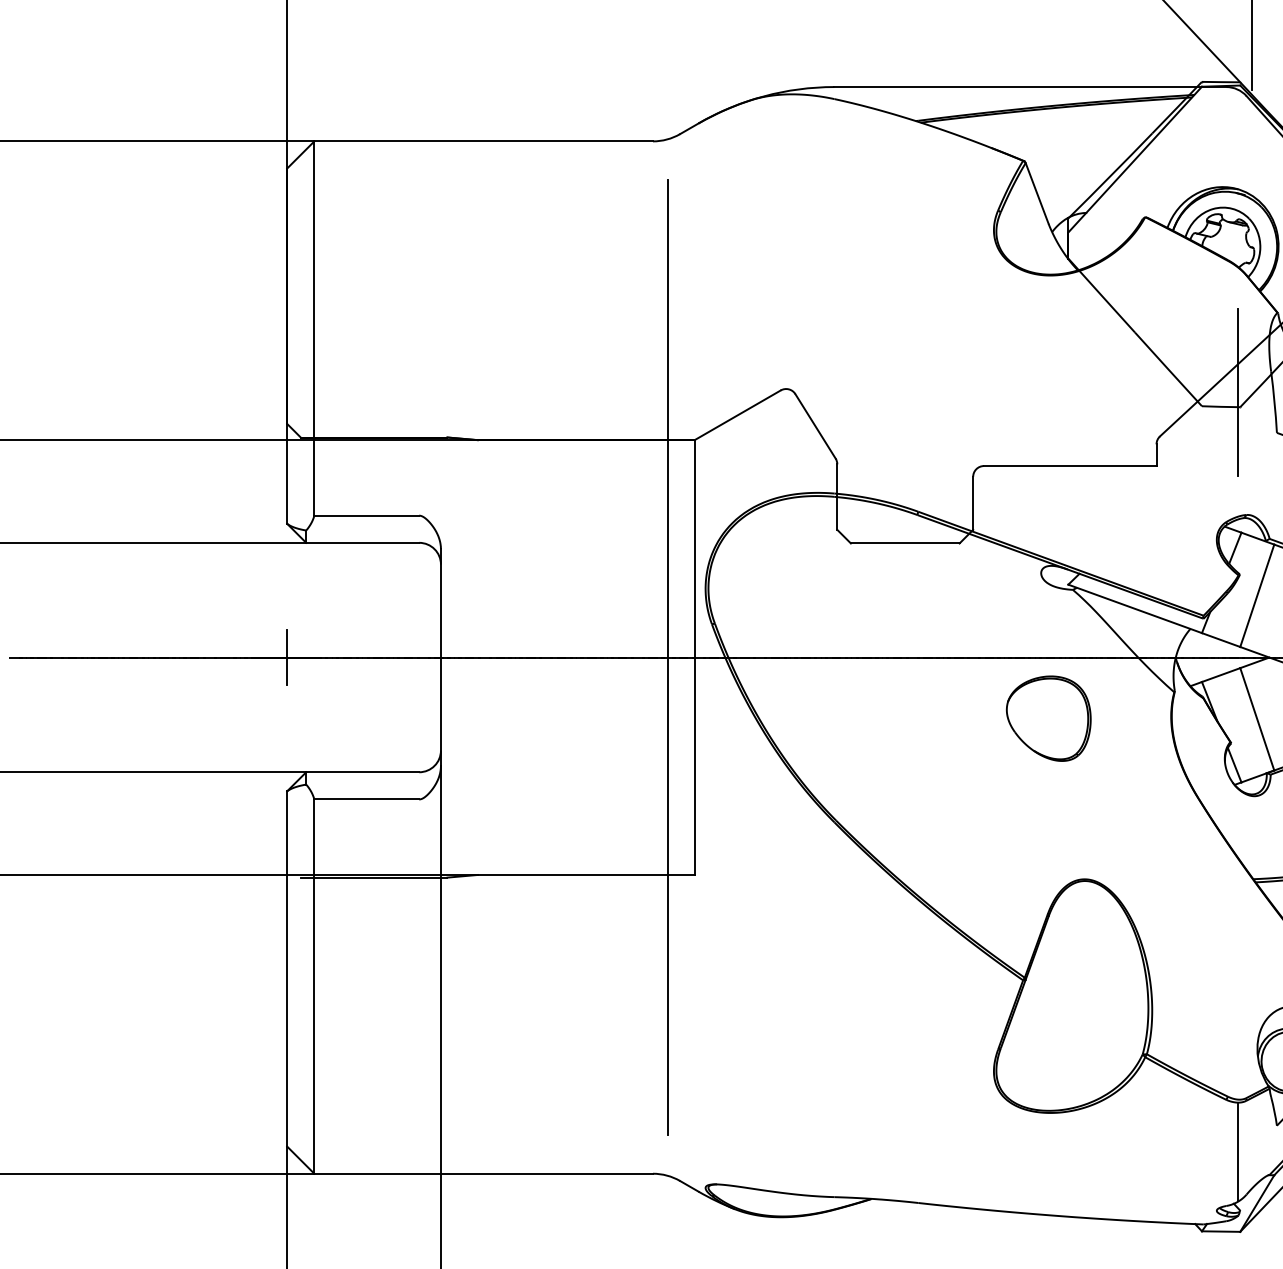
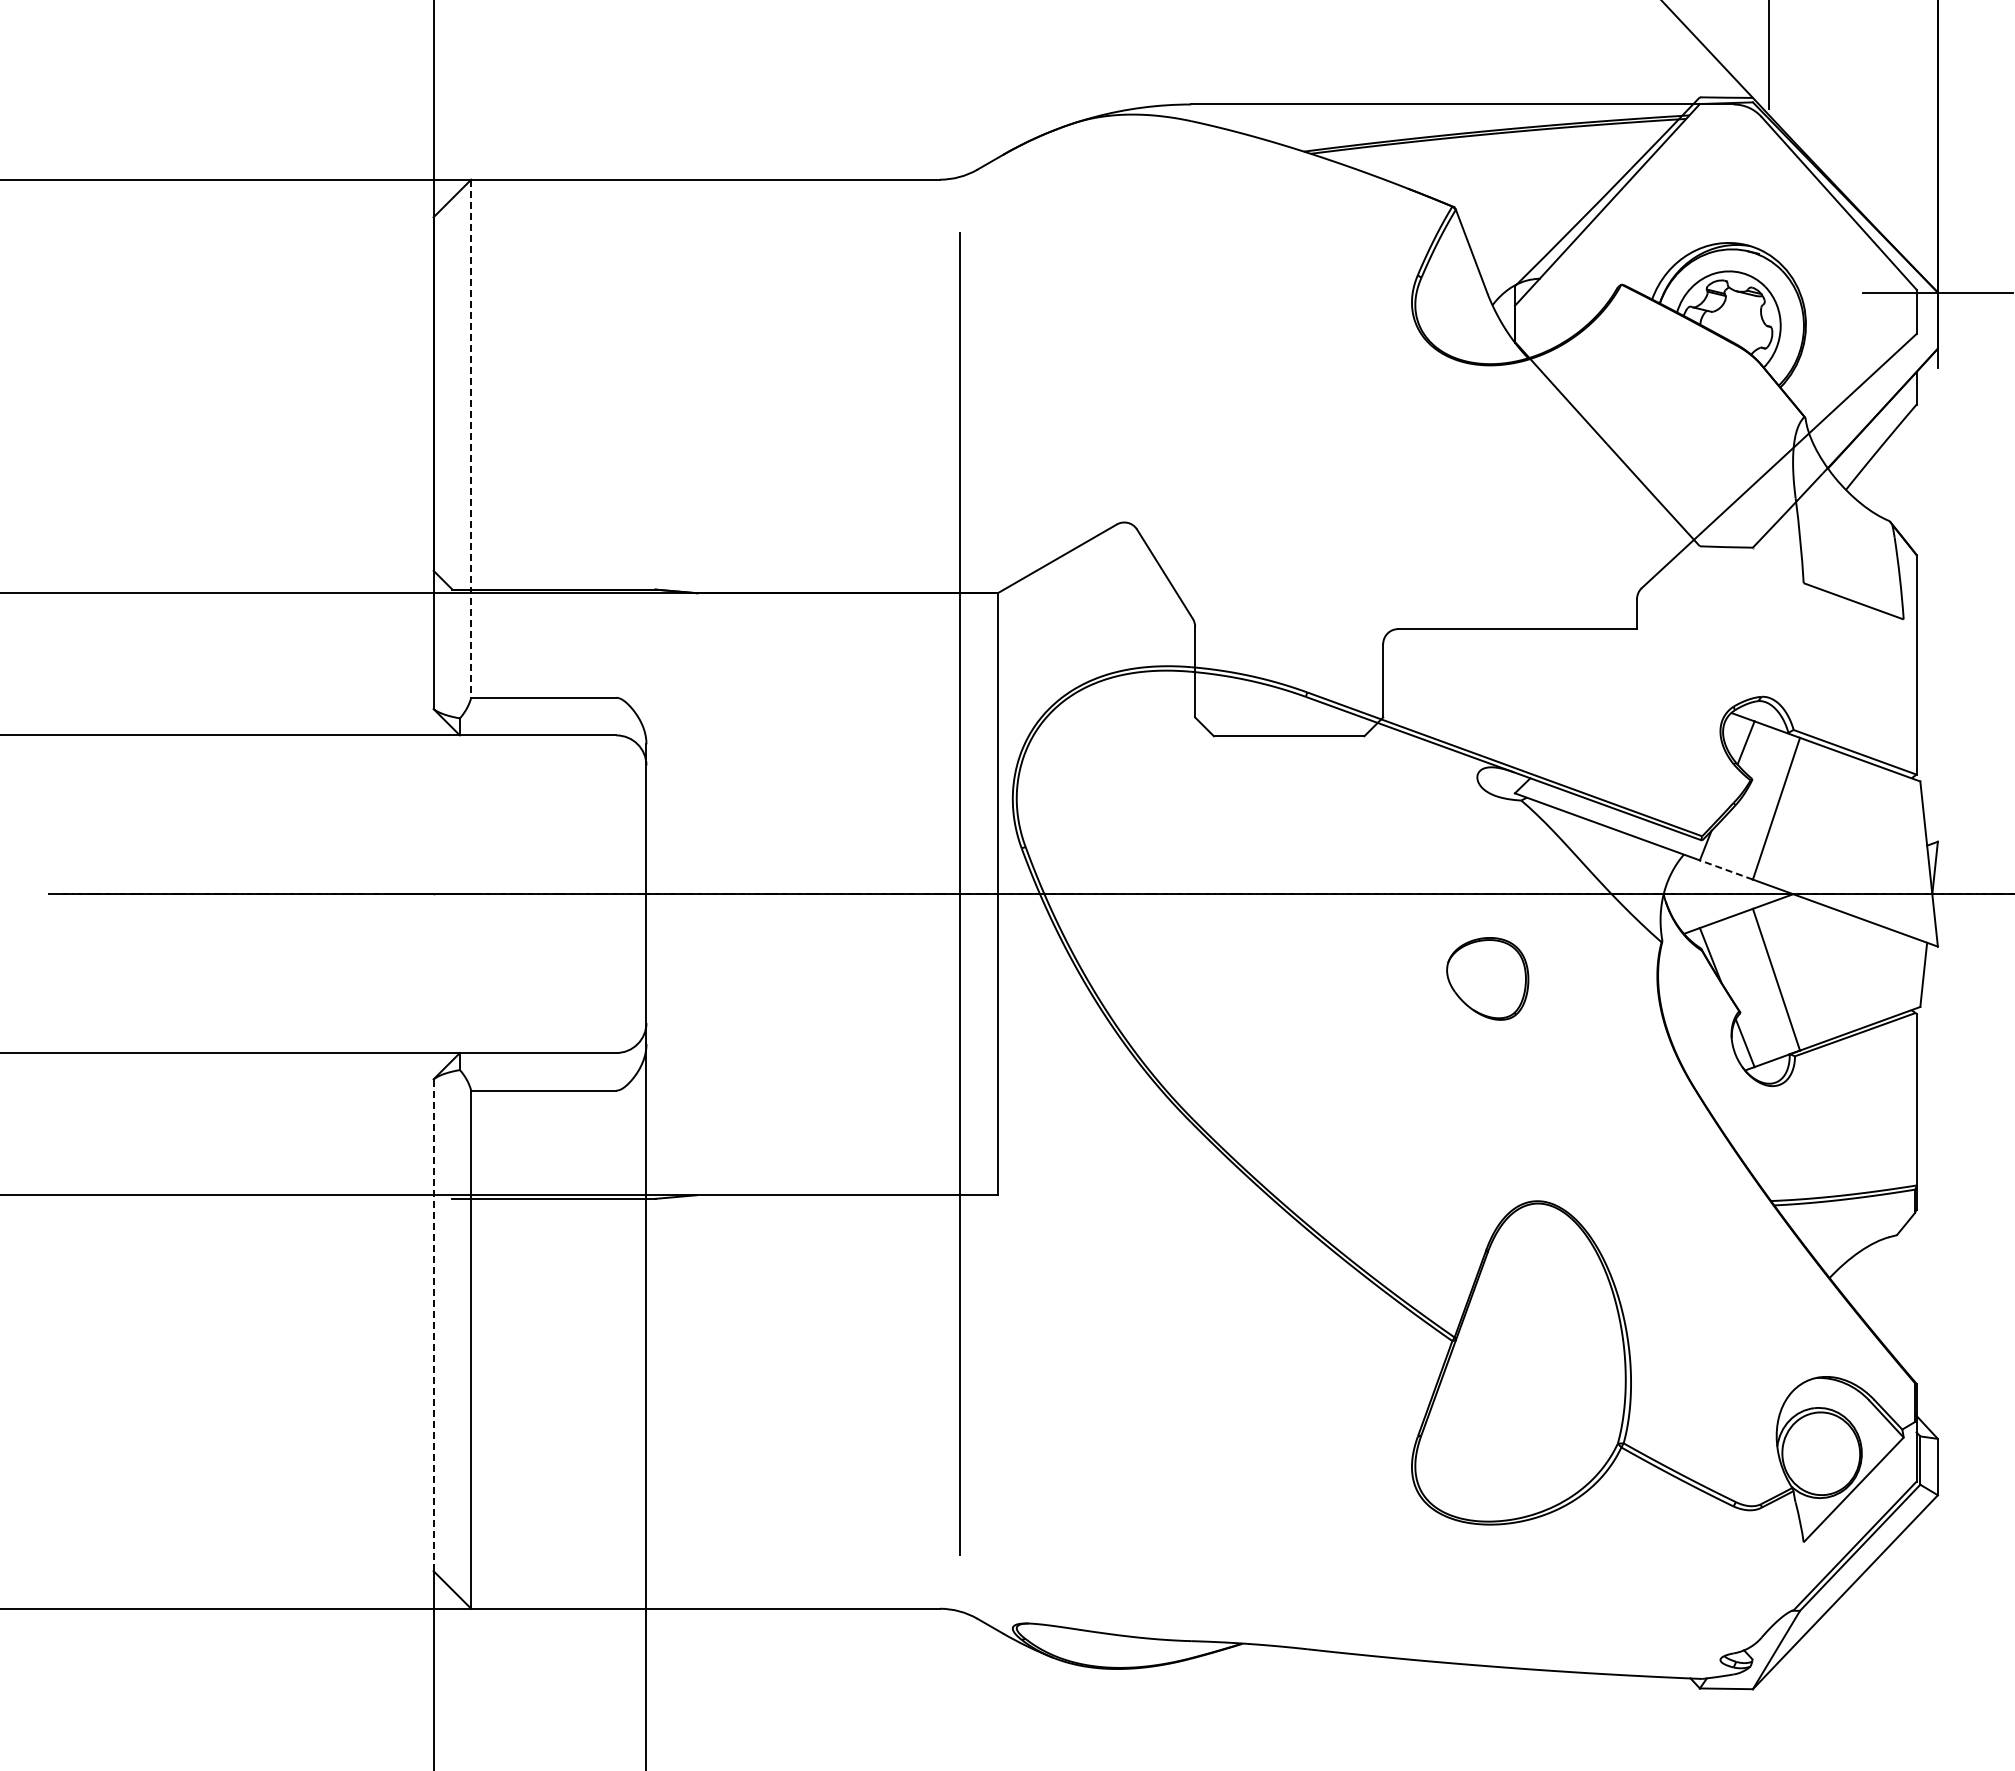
line: (314, 329) -> (471, 439), solid -> dashed
line: (1238, 391) -> (1750, 526), removed
line: (1220, 639) -> (1725, 869), solid -> dashed
line: (287, 657) -> (433, 893), removed
part: (1048, 718) -> (1487, 978), size x0.7
line: (287, 969) -> (433, 1325), solid -> dashed
line: (1238, 1151) -> (1750, 1578), removed

